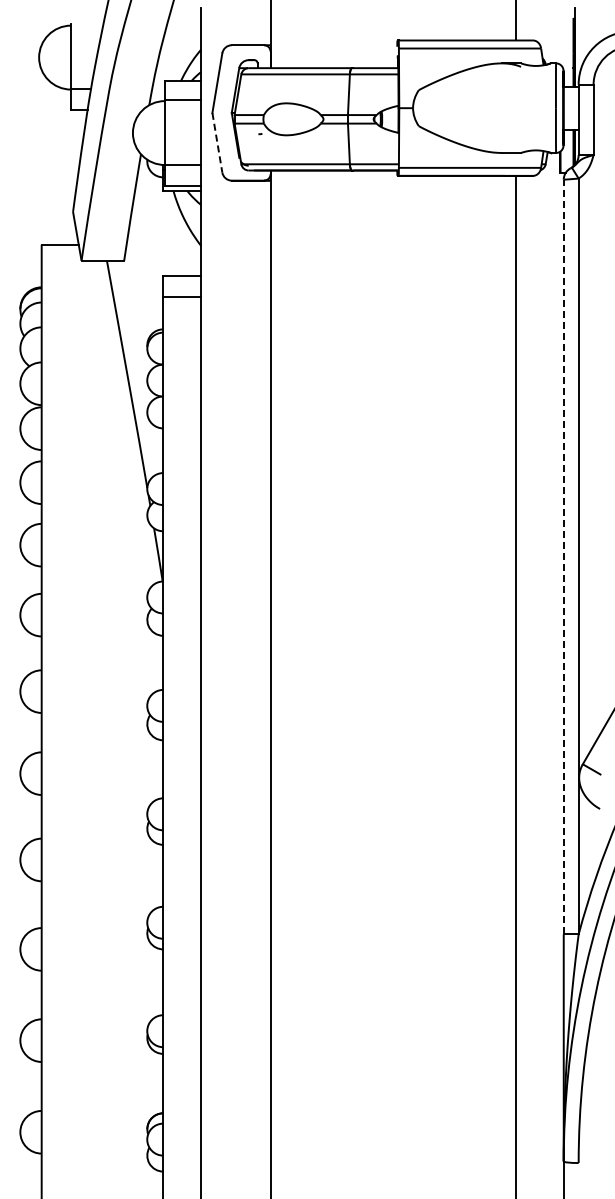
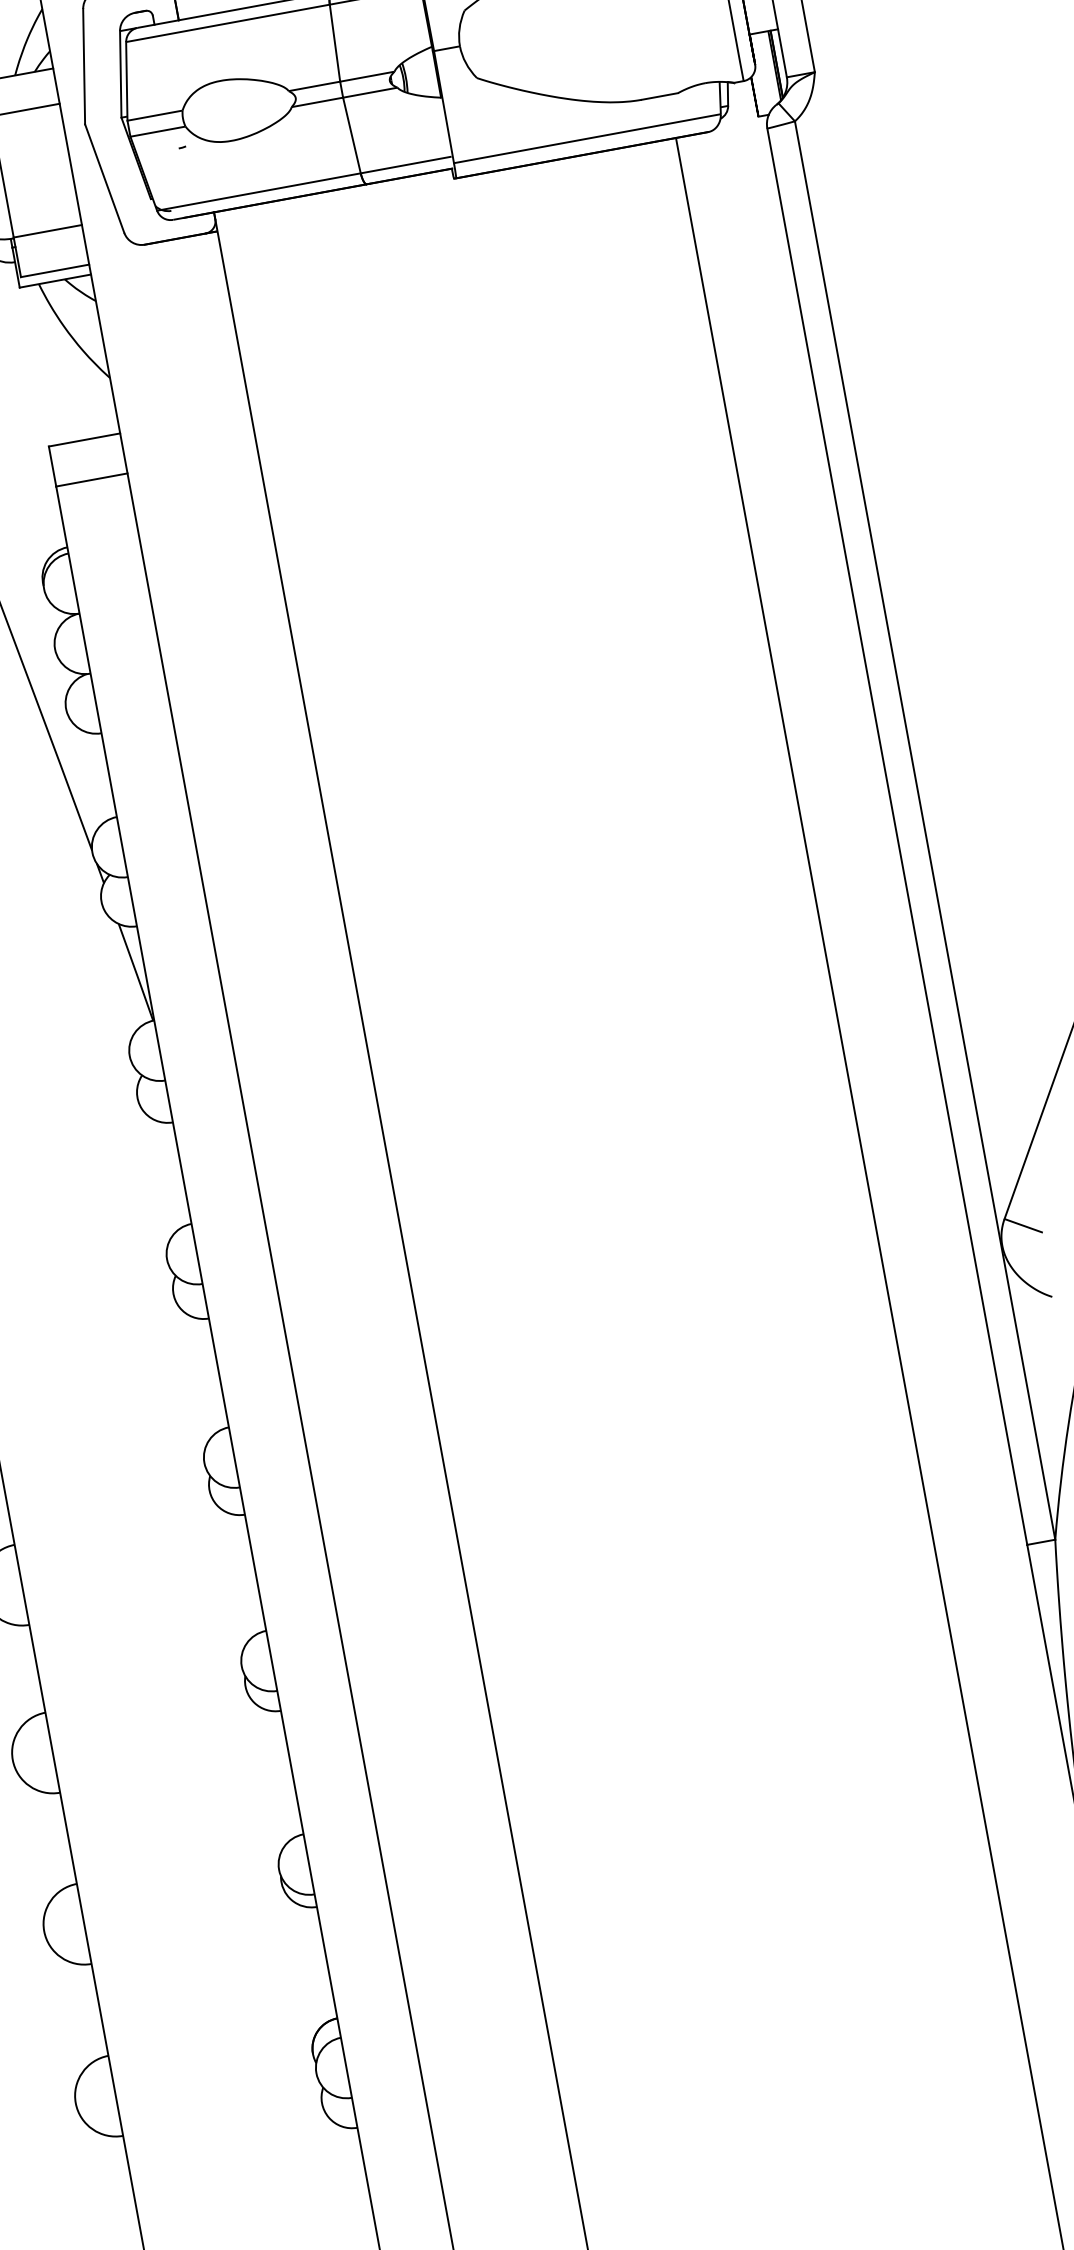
line: (217, 143) -> (105, 179), dashed -> solid
line: (563, 556) -> (896, 835), dashed -> solid

